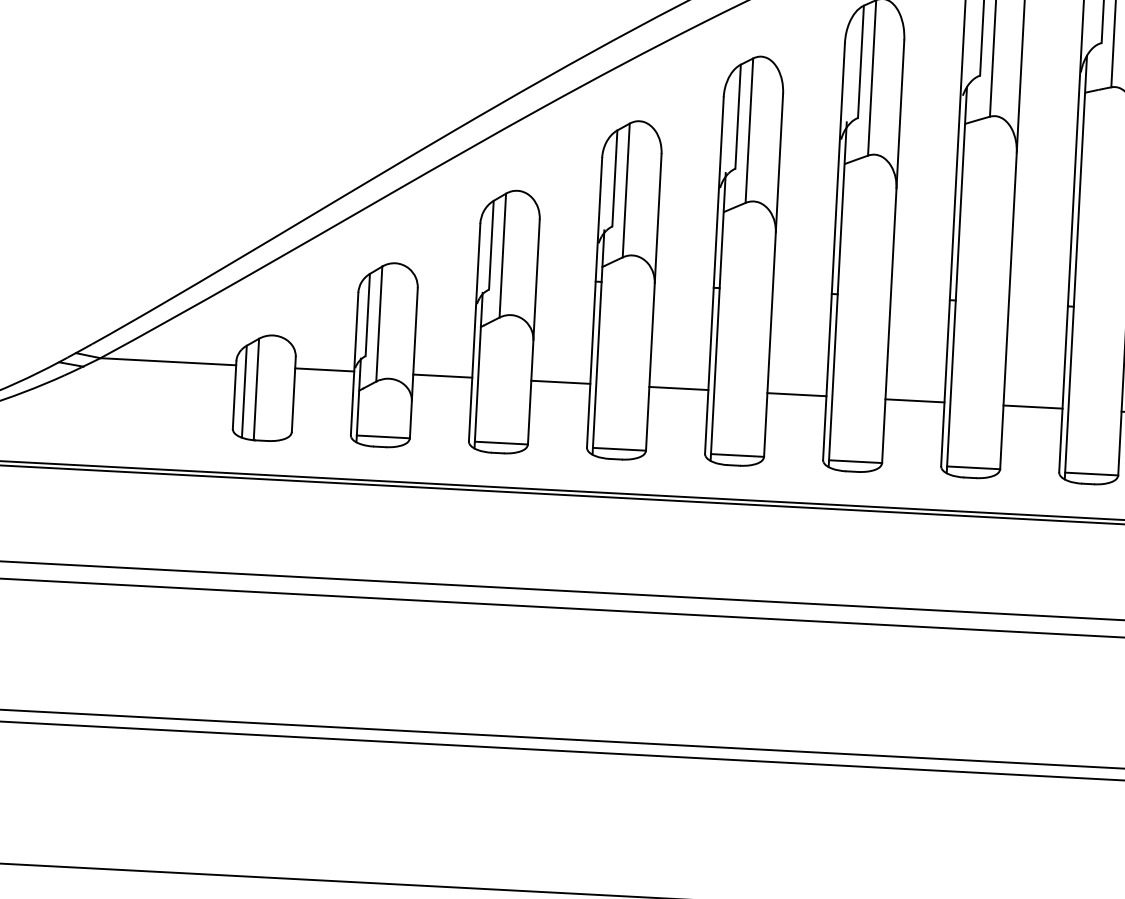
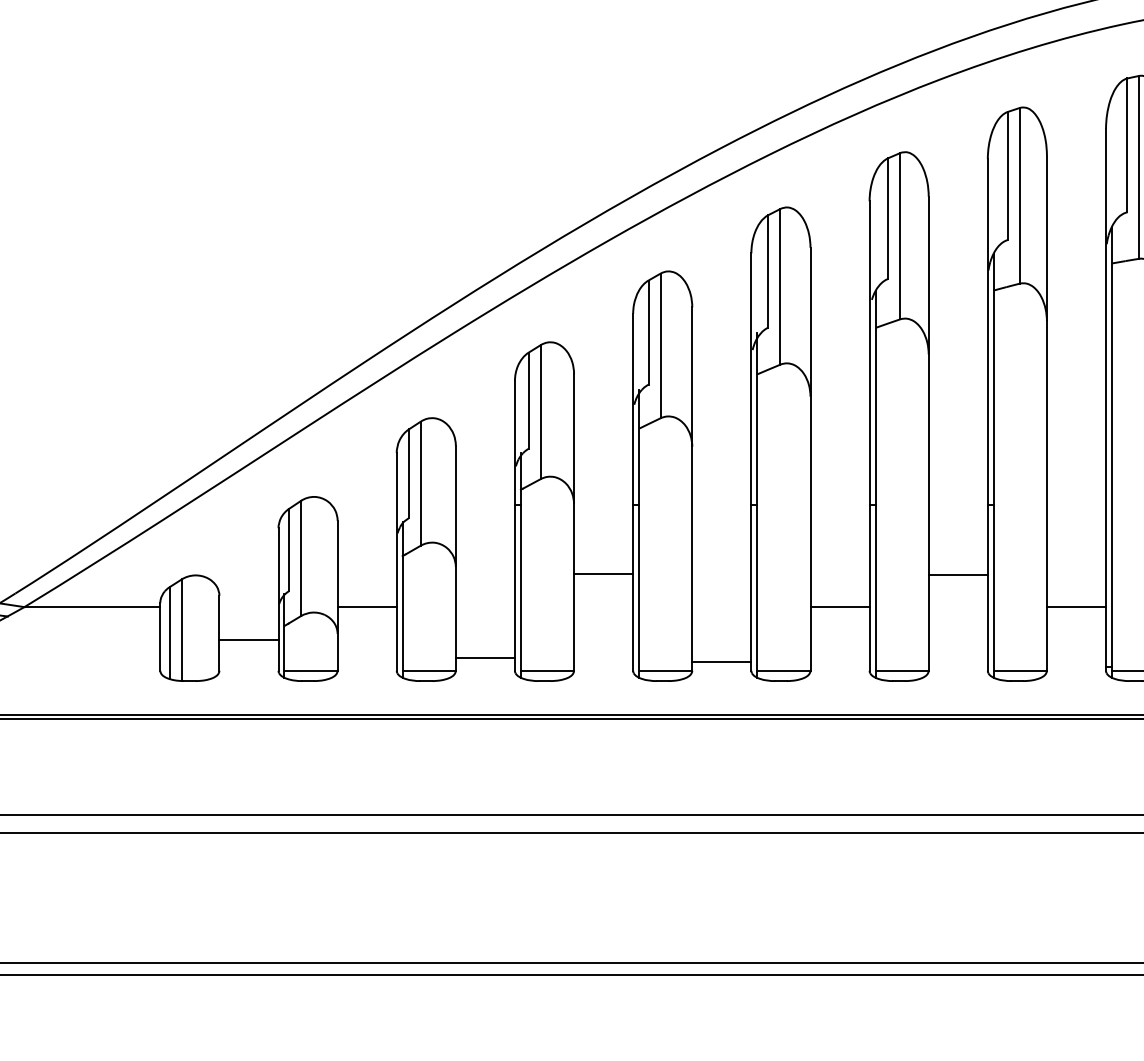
line: (324, 370) -> (248, 640), moved
line: (559, 382) -> (484, 658), moved
line: (678, 388) -> (603, 574), moved
line: (796, 395) -> (721, 662), moved
line: (1032, 407) -> (957, 575), moved

